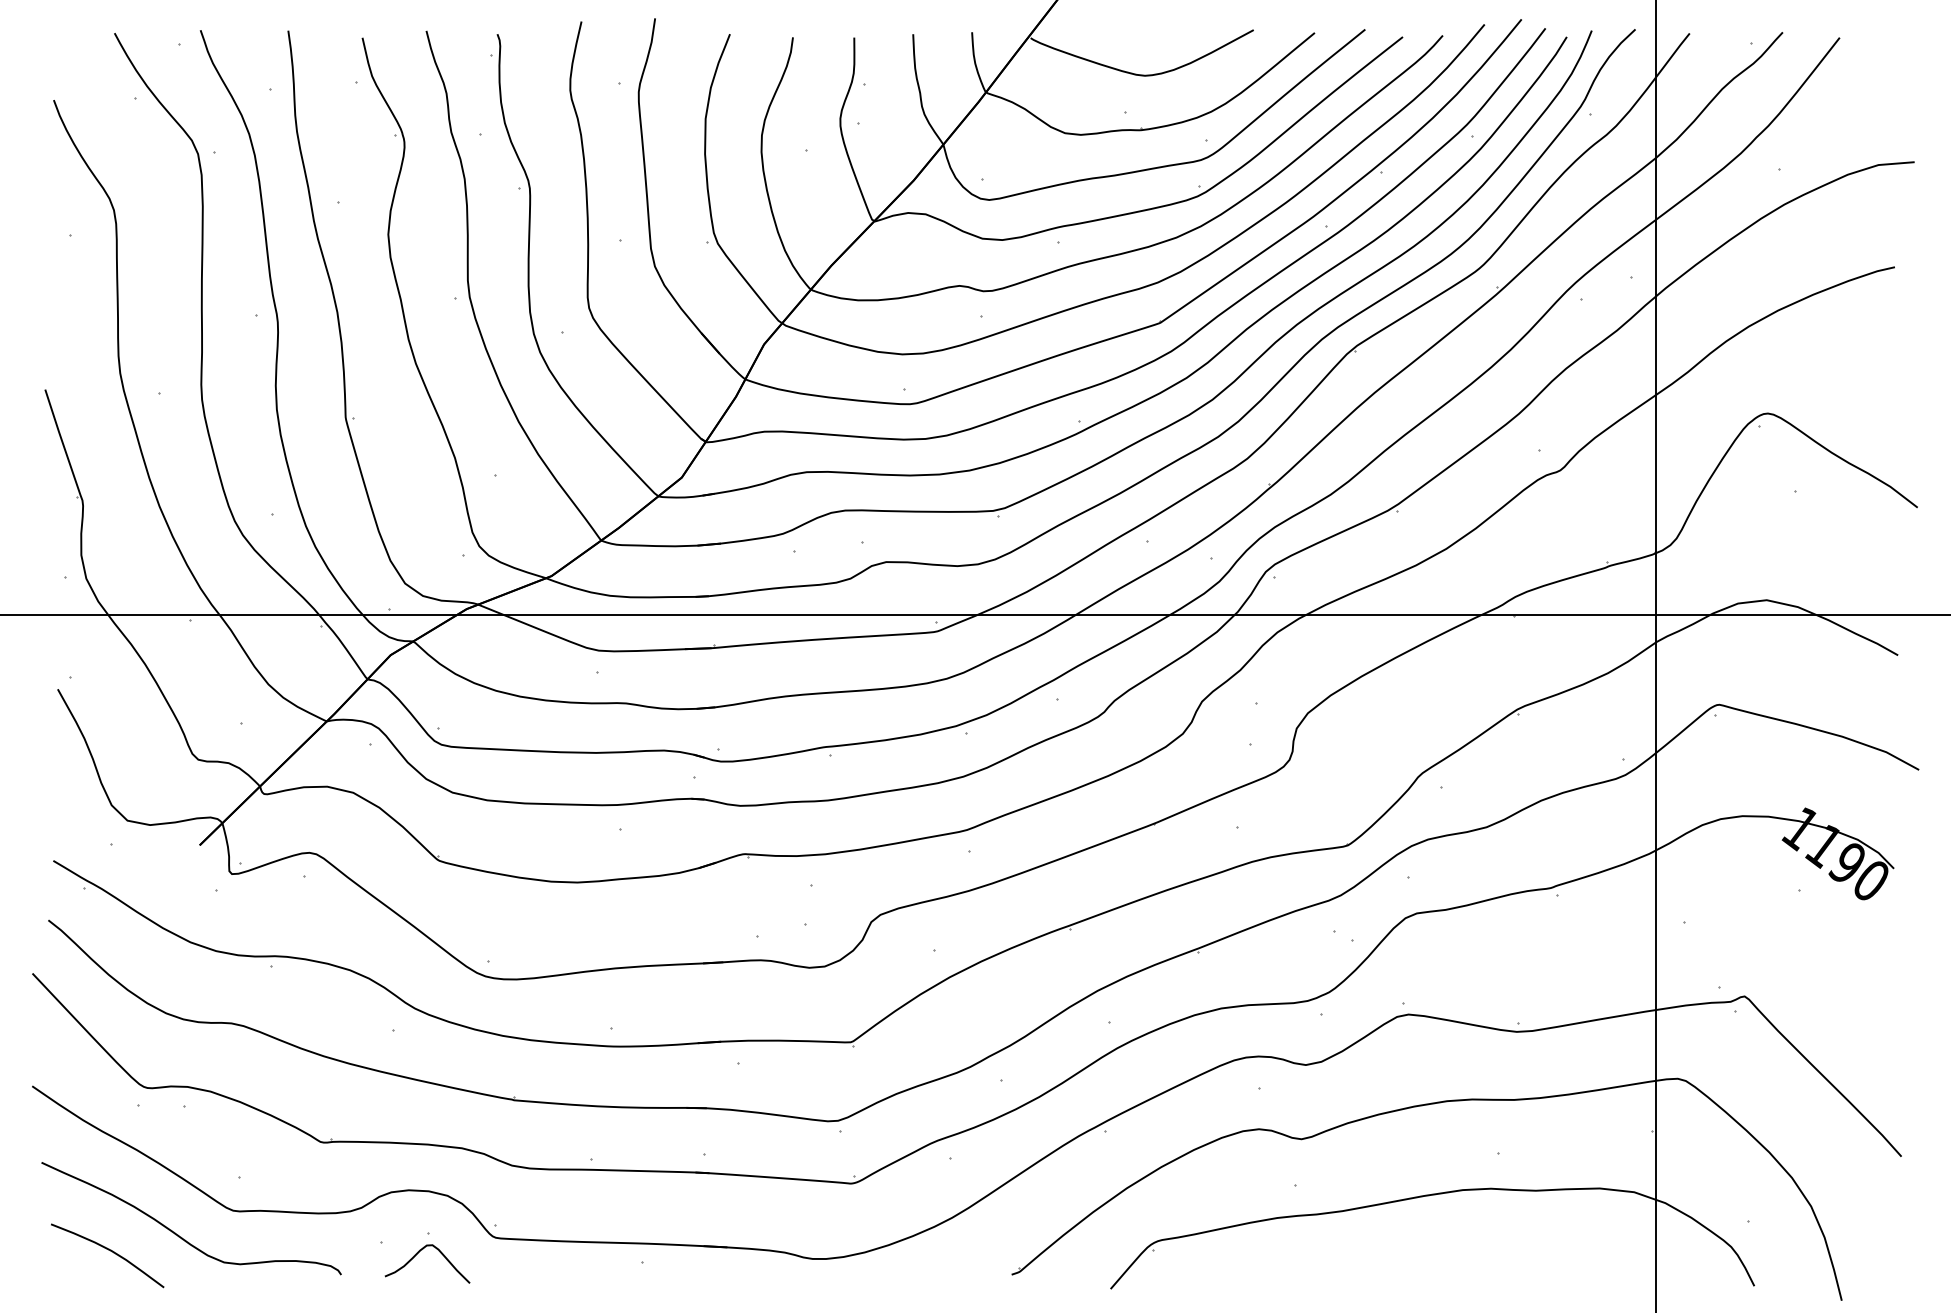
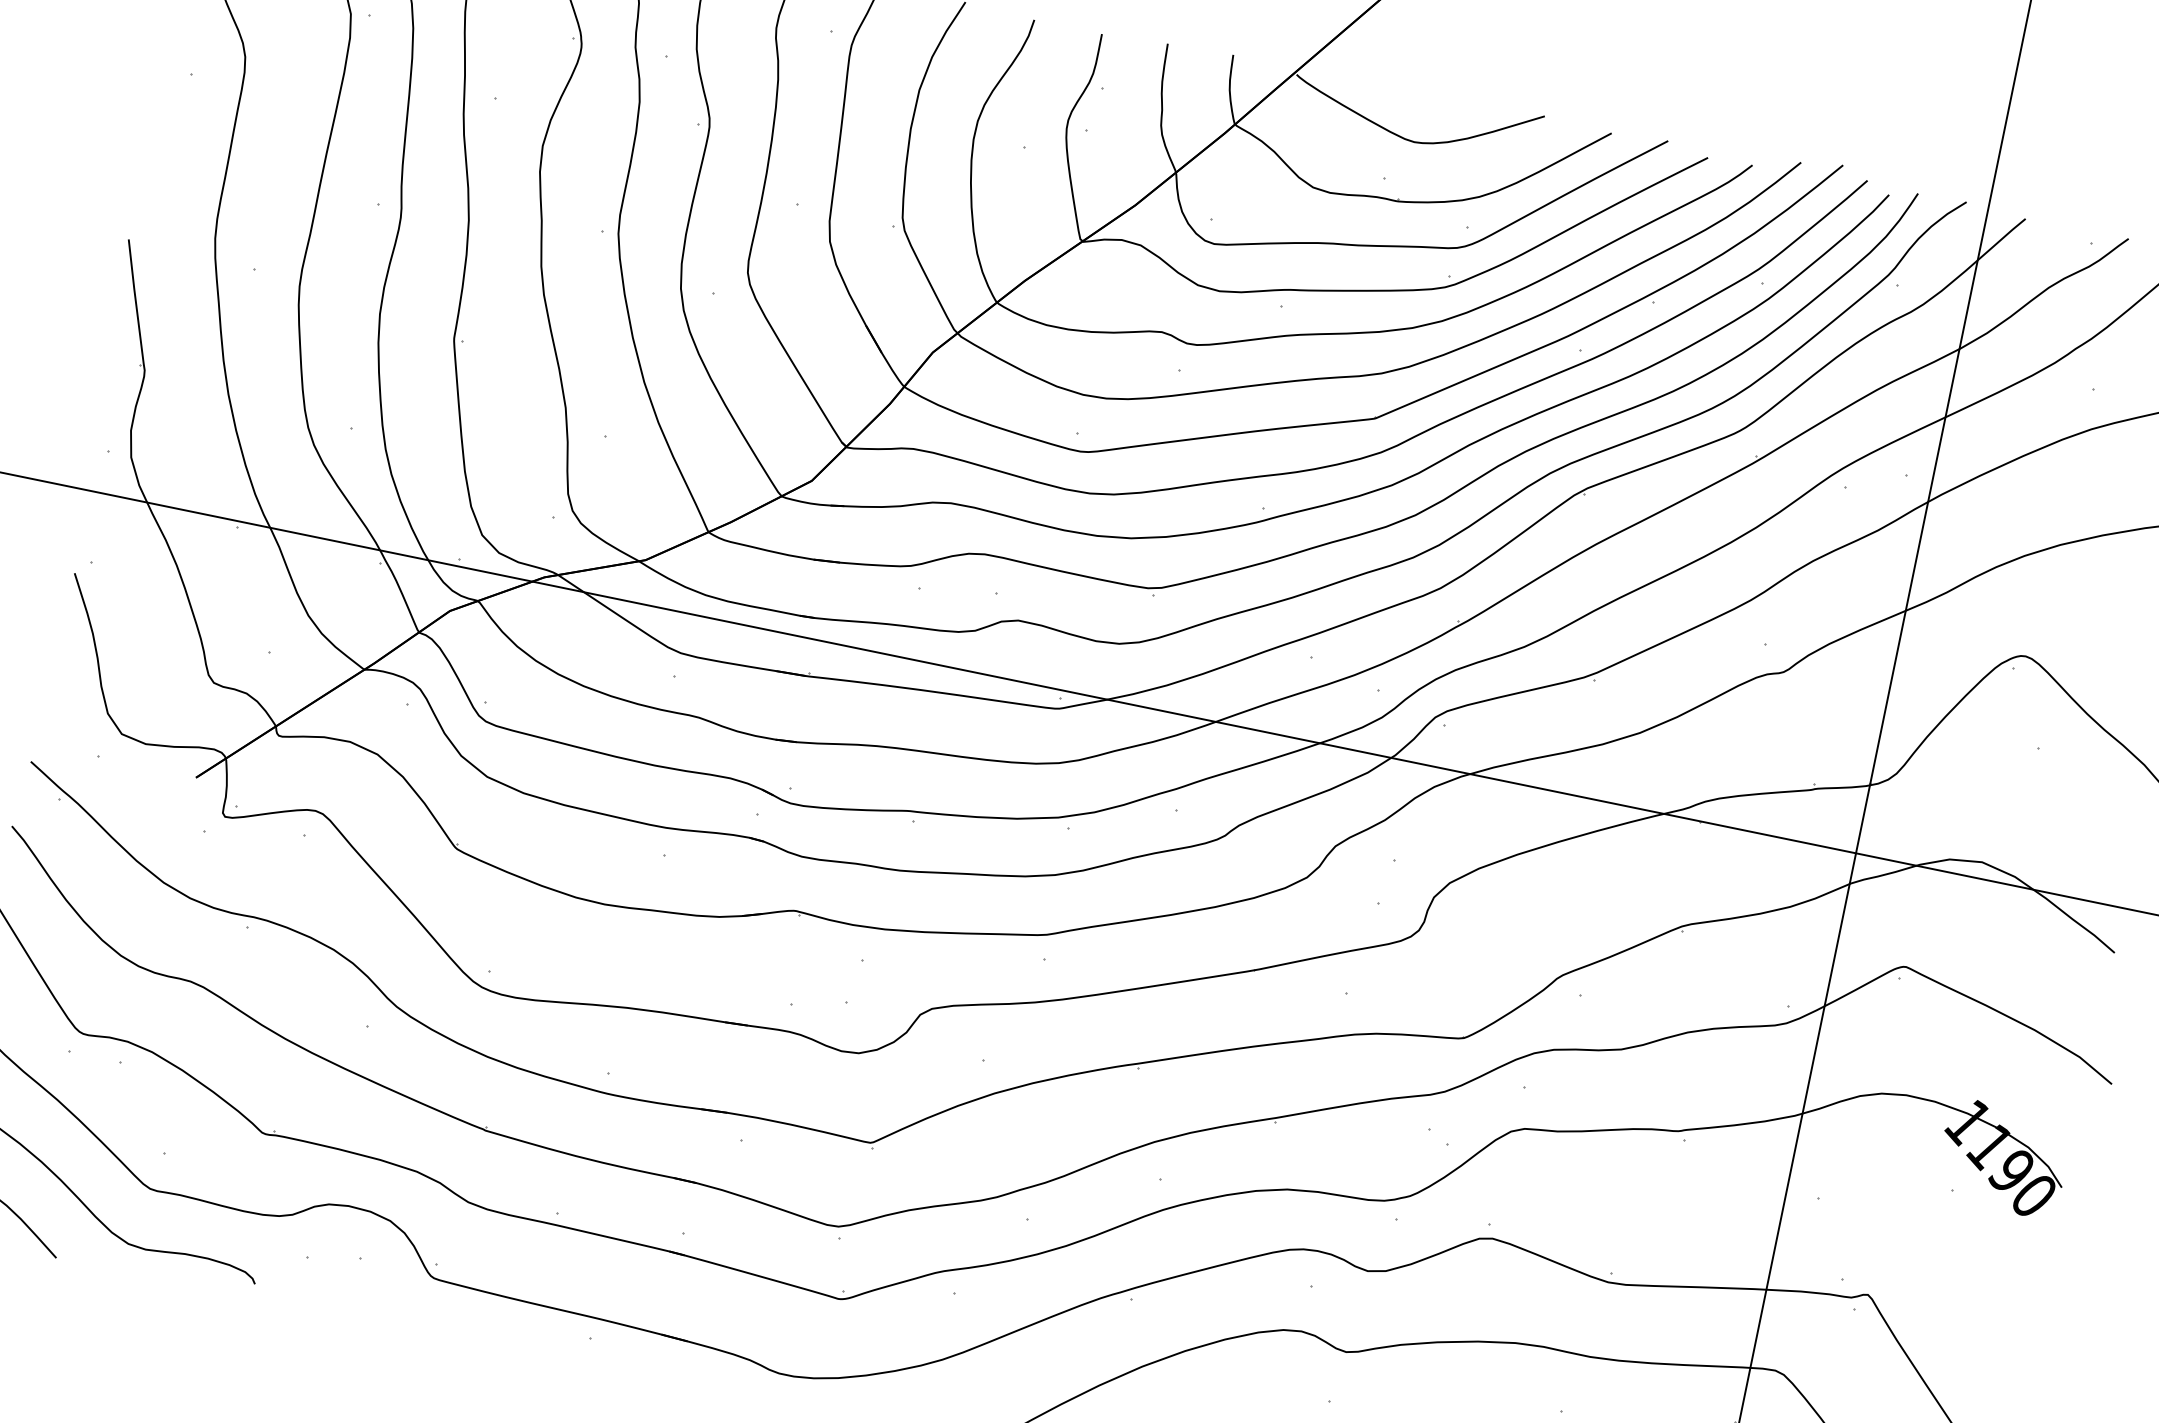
curve: (418, 1253) -> (345, 1278), removed

